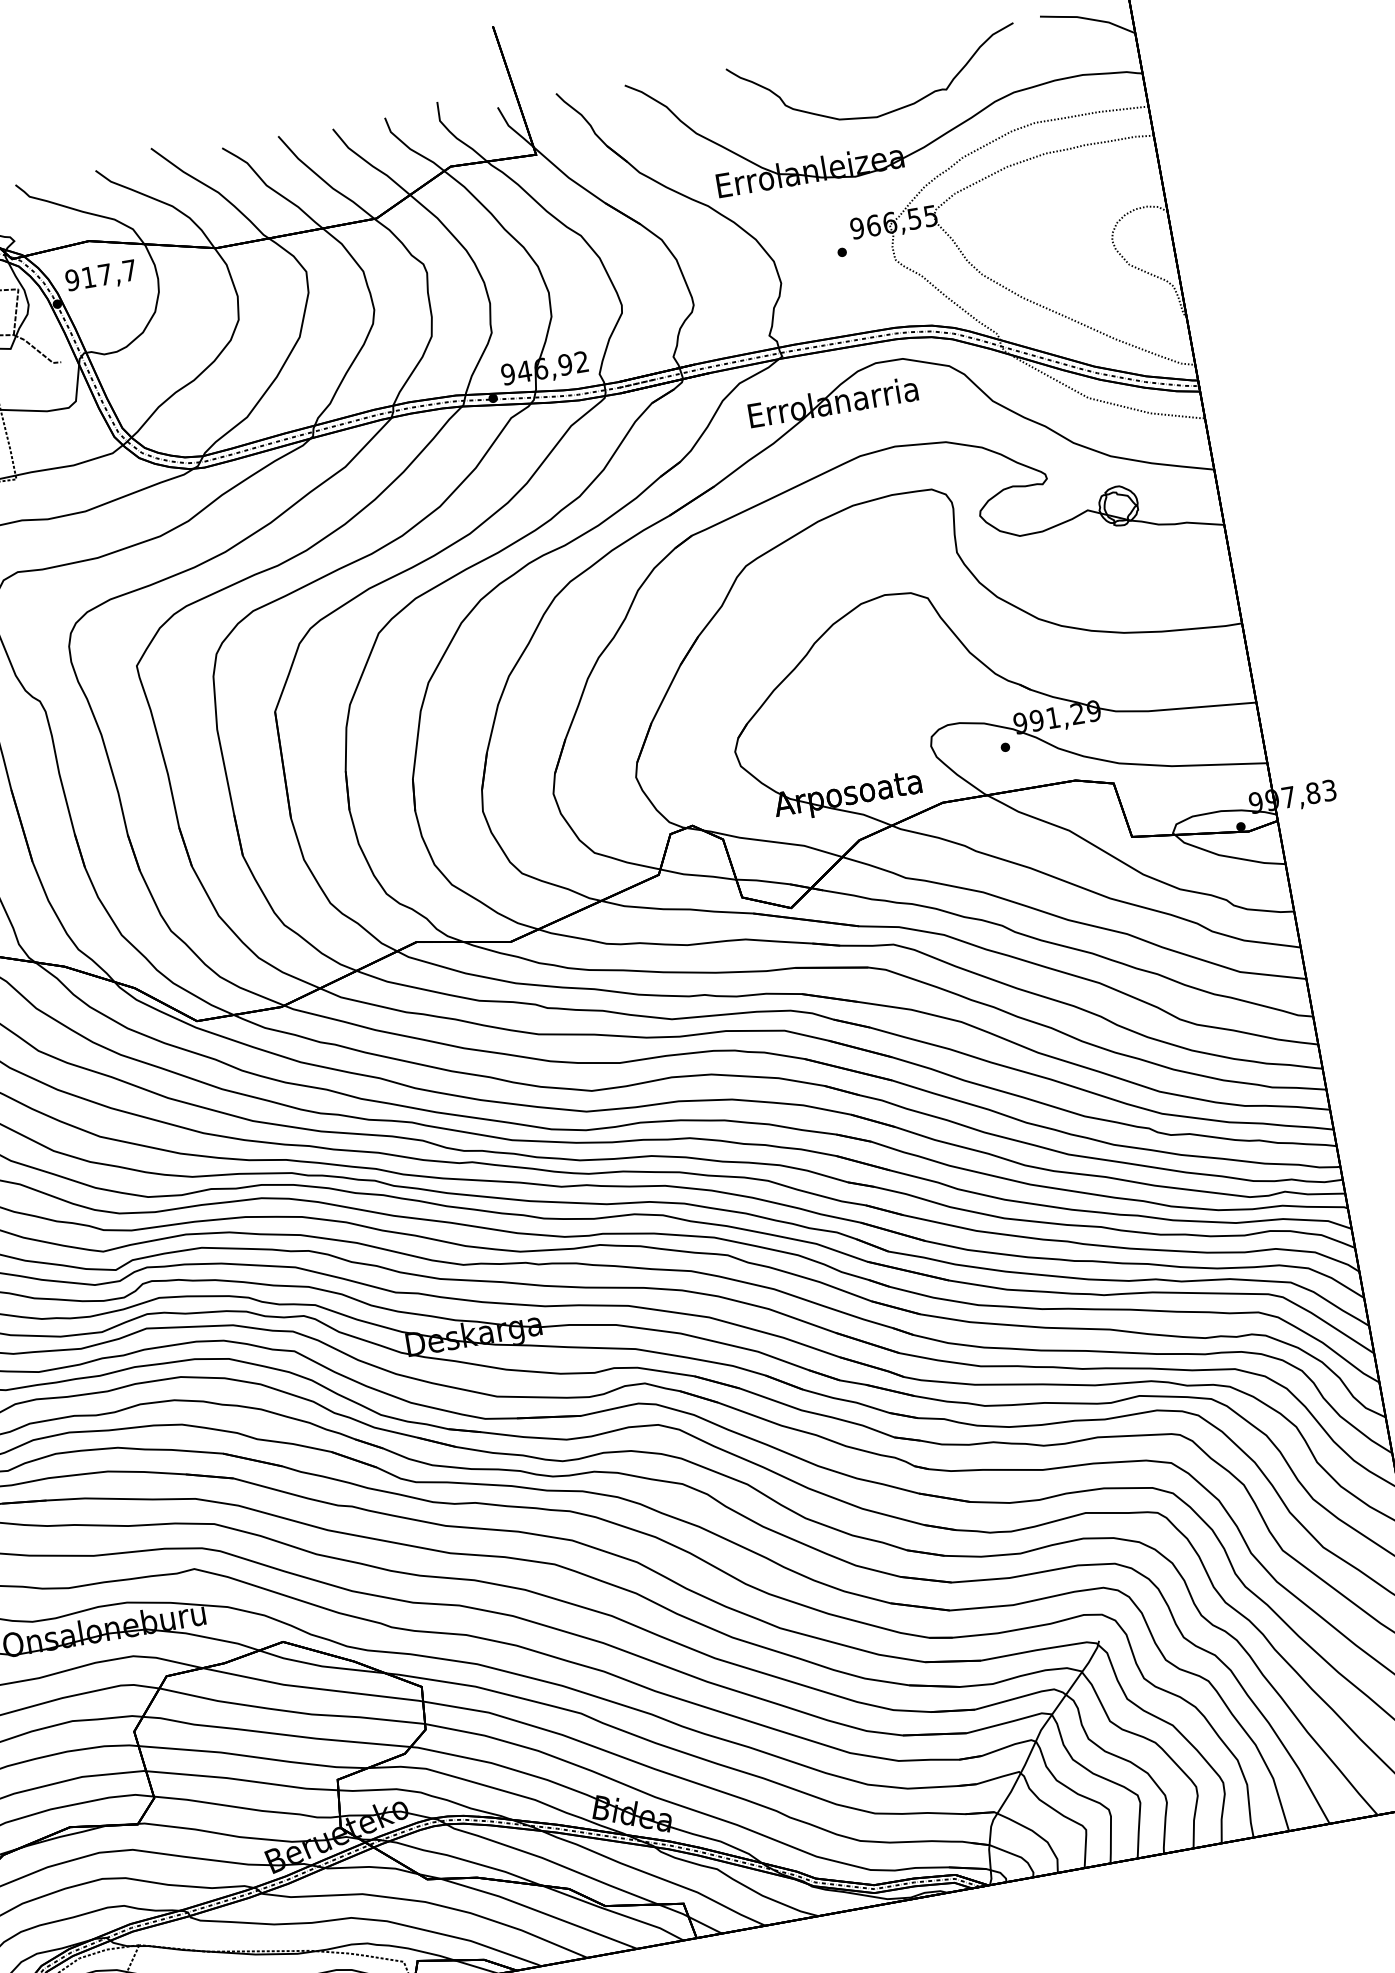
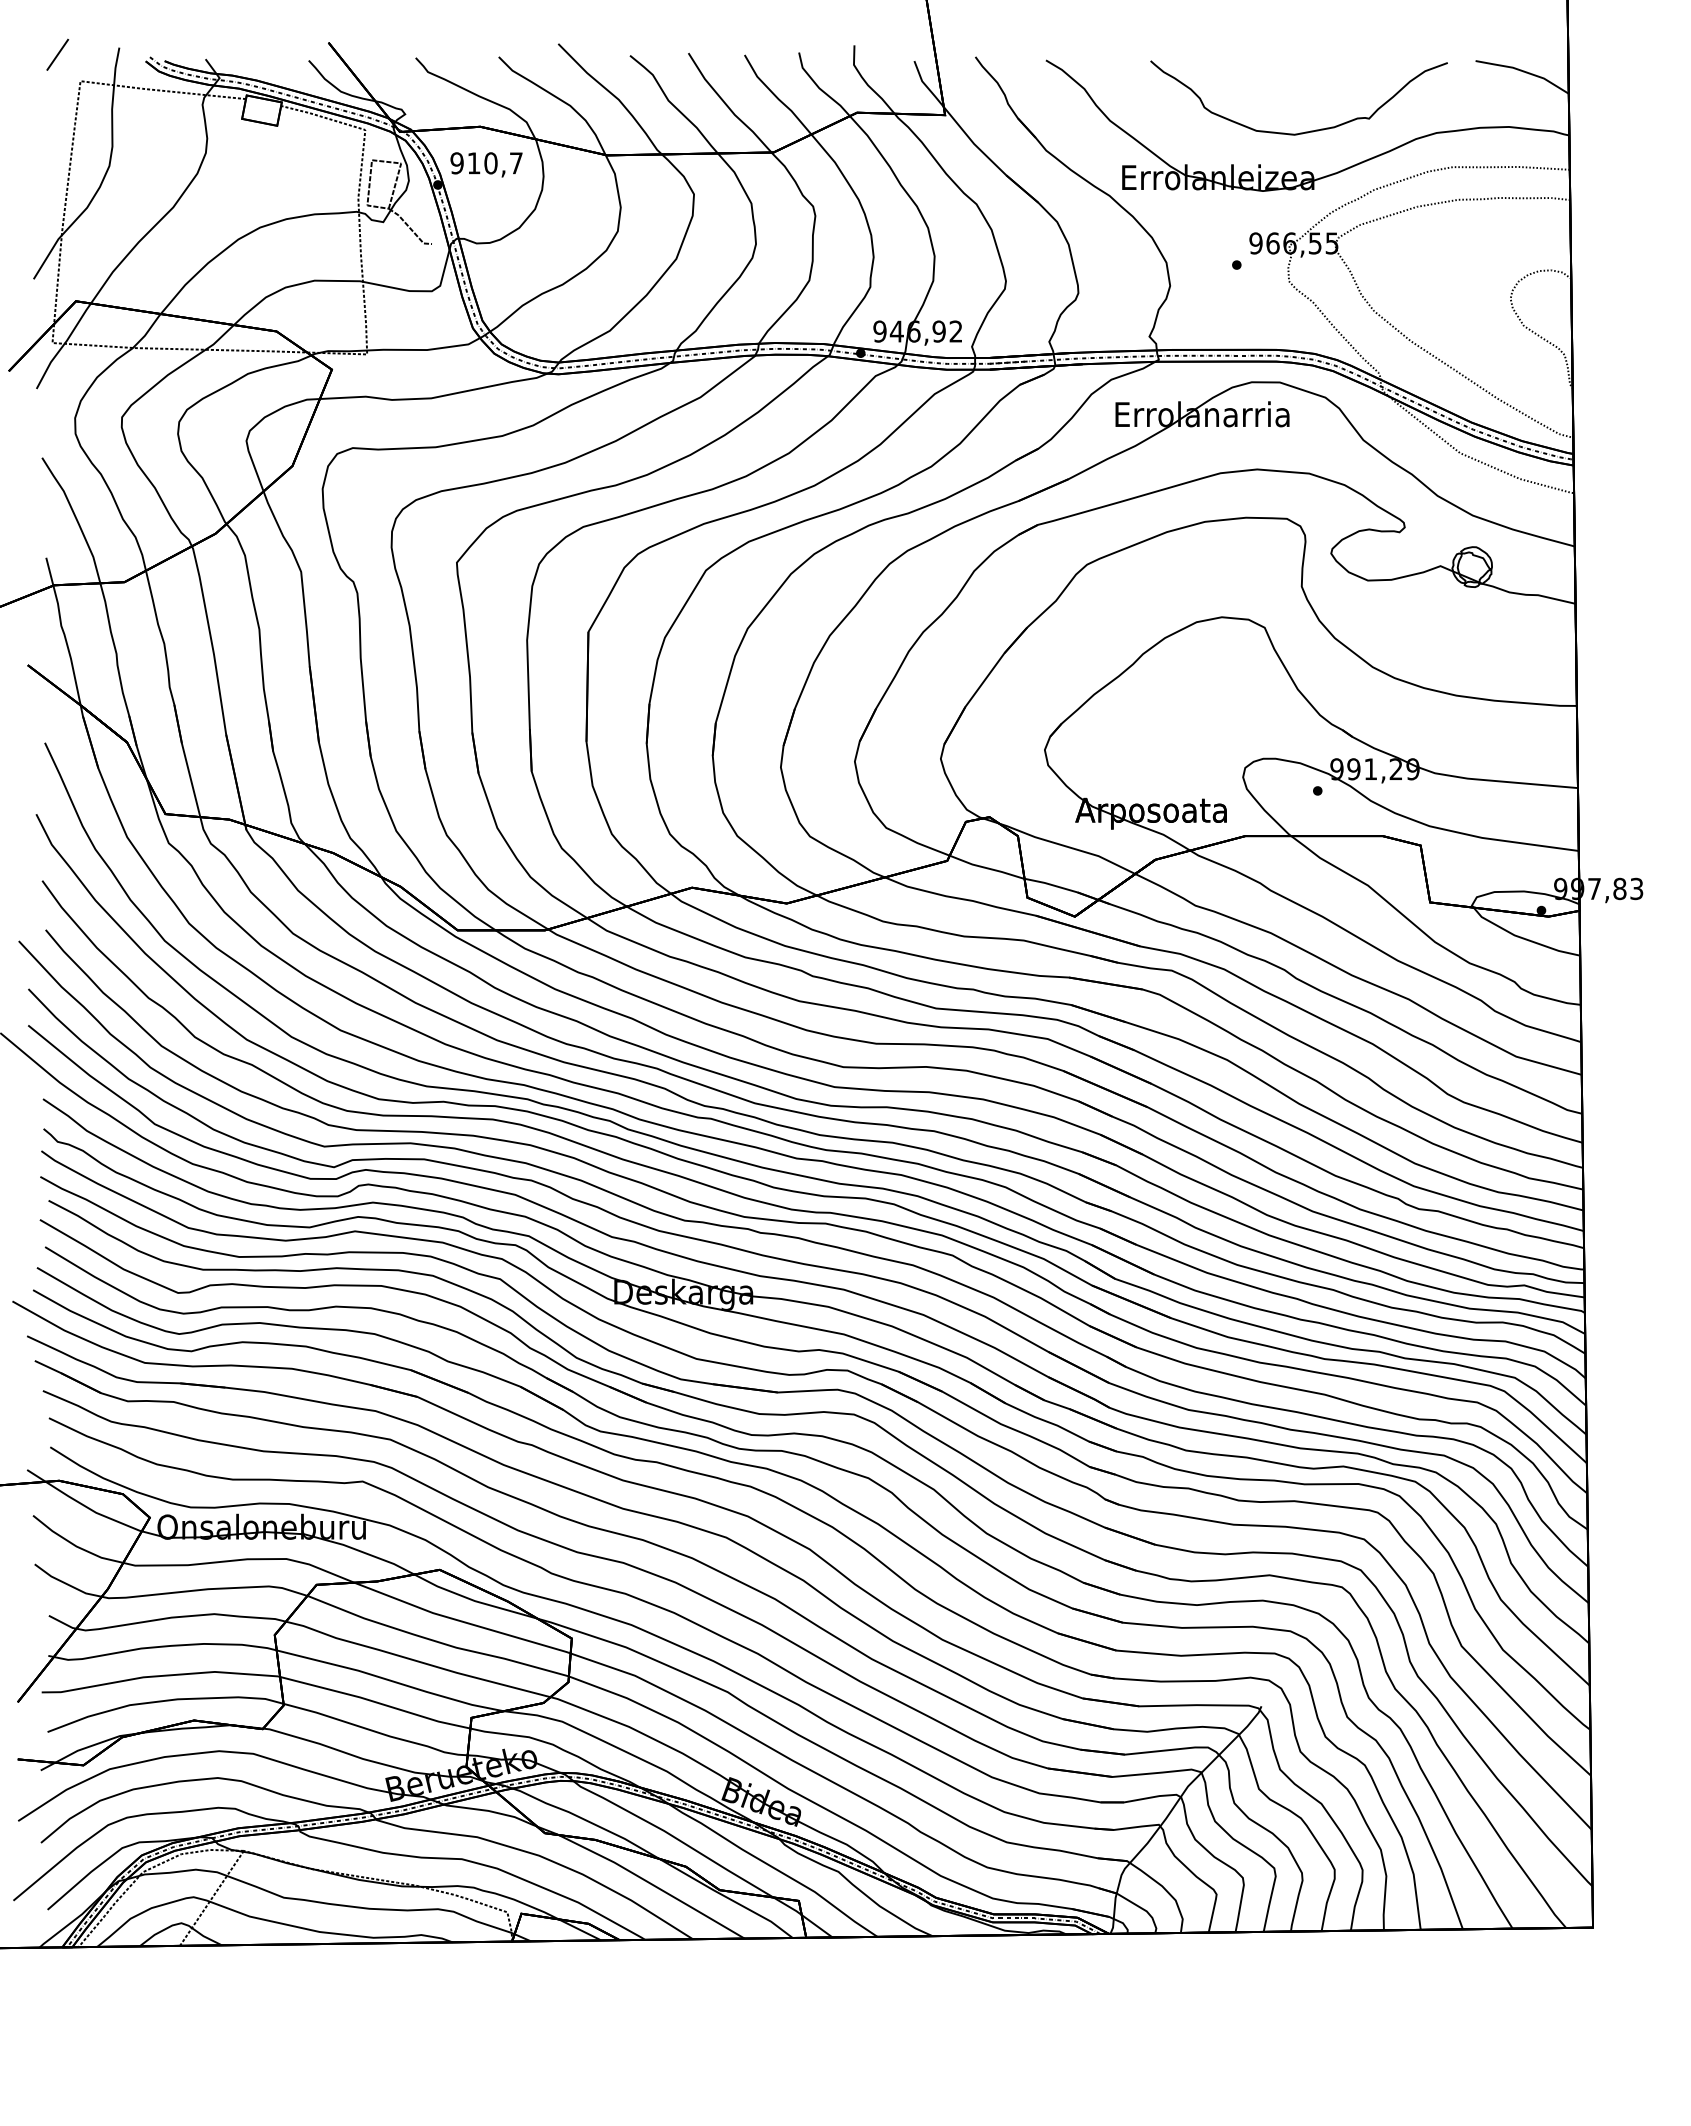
text: (104, 274) -> (490, 163), 917,7 -> 910,7

